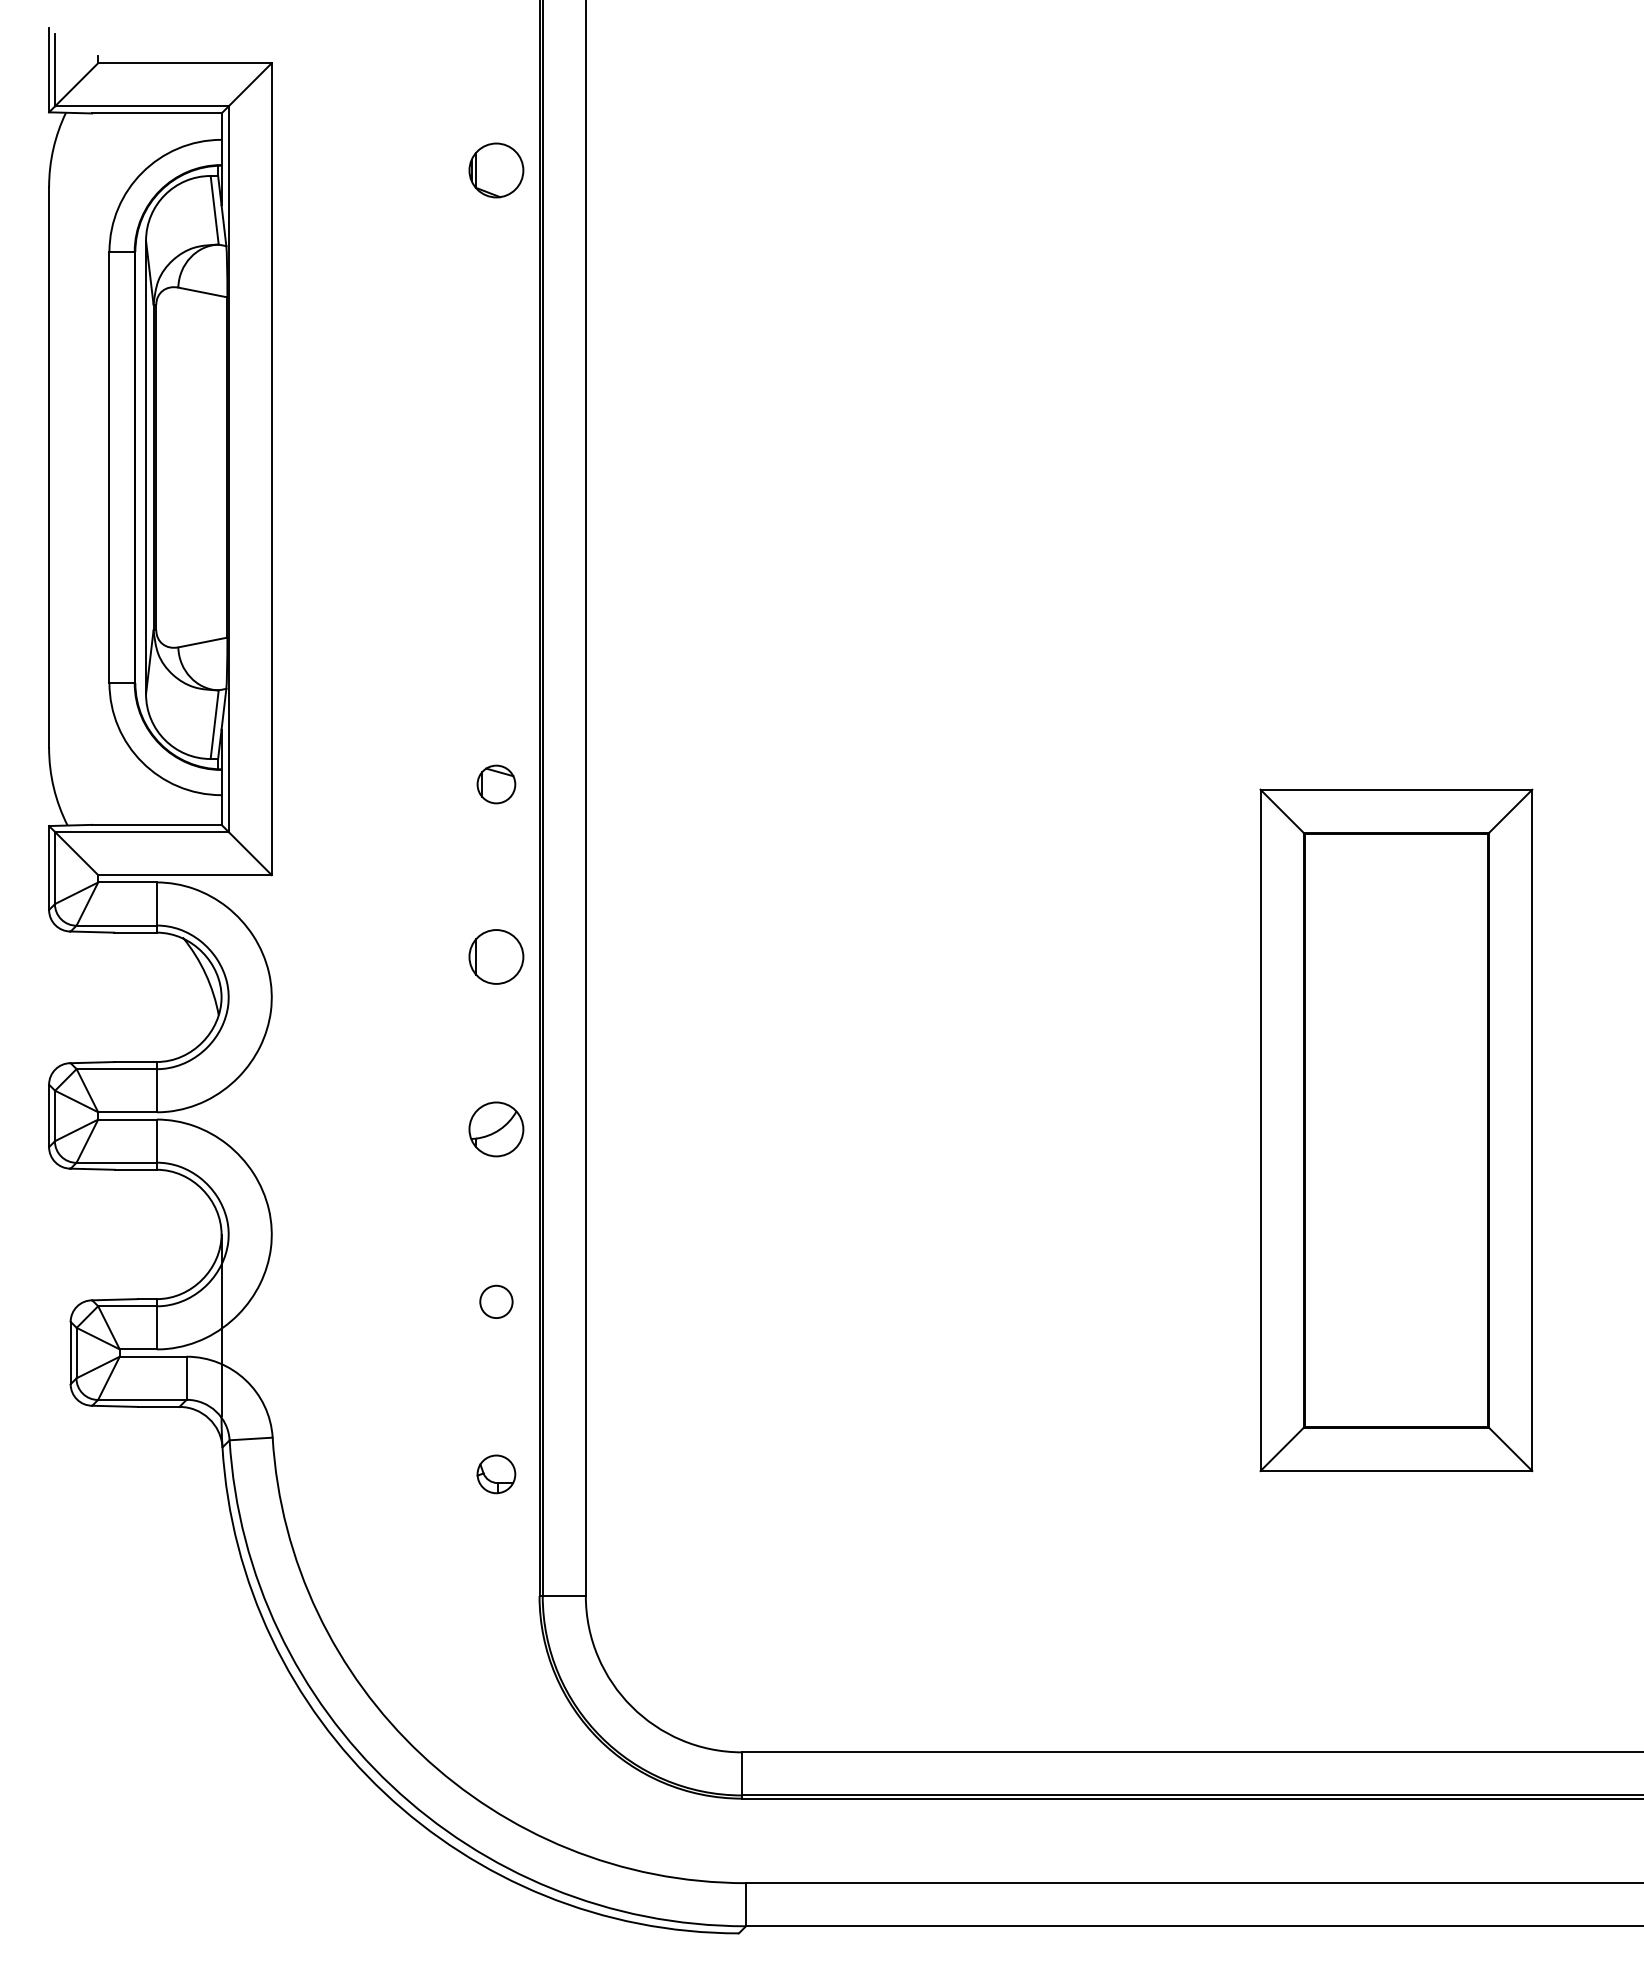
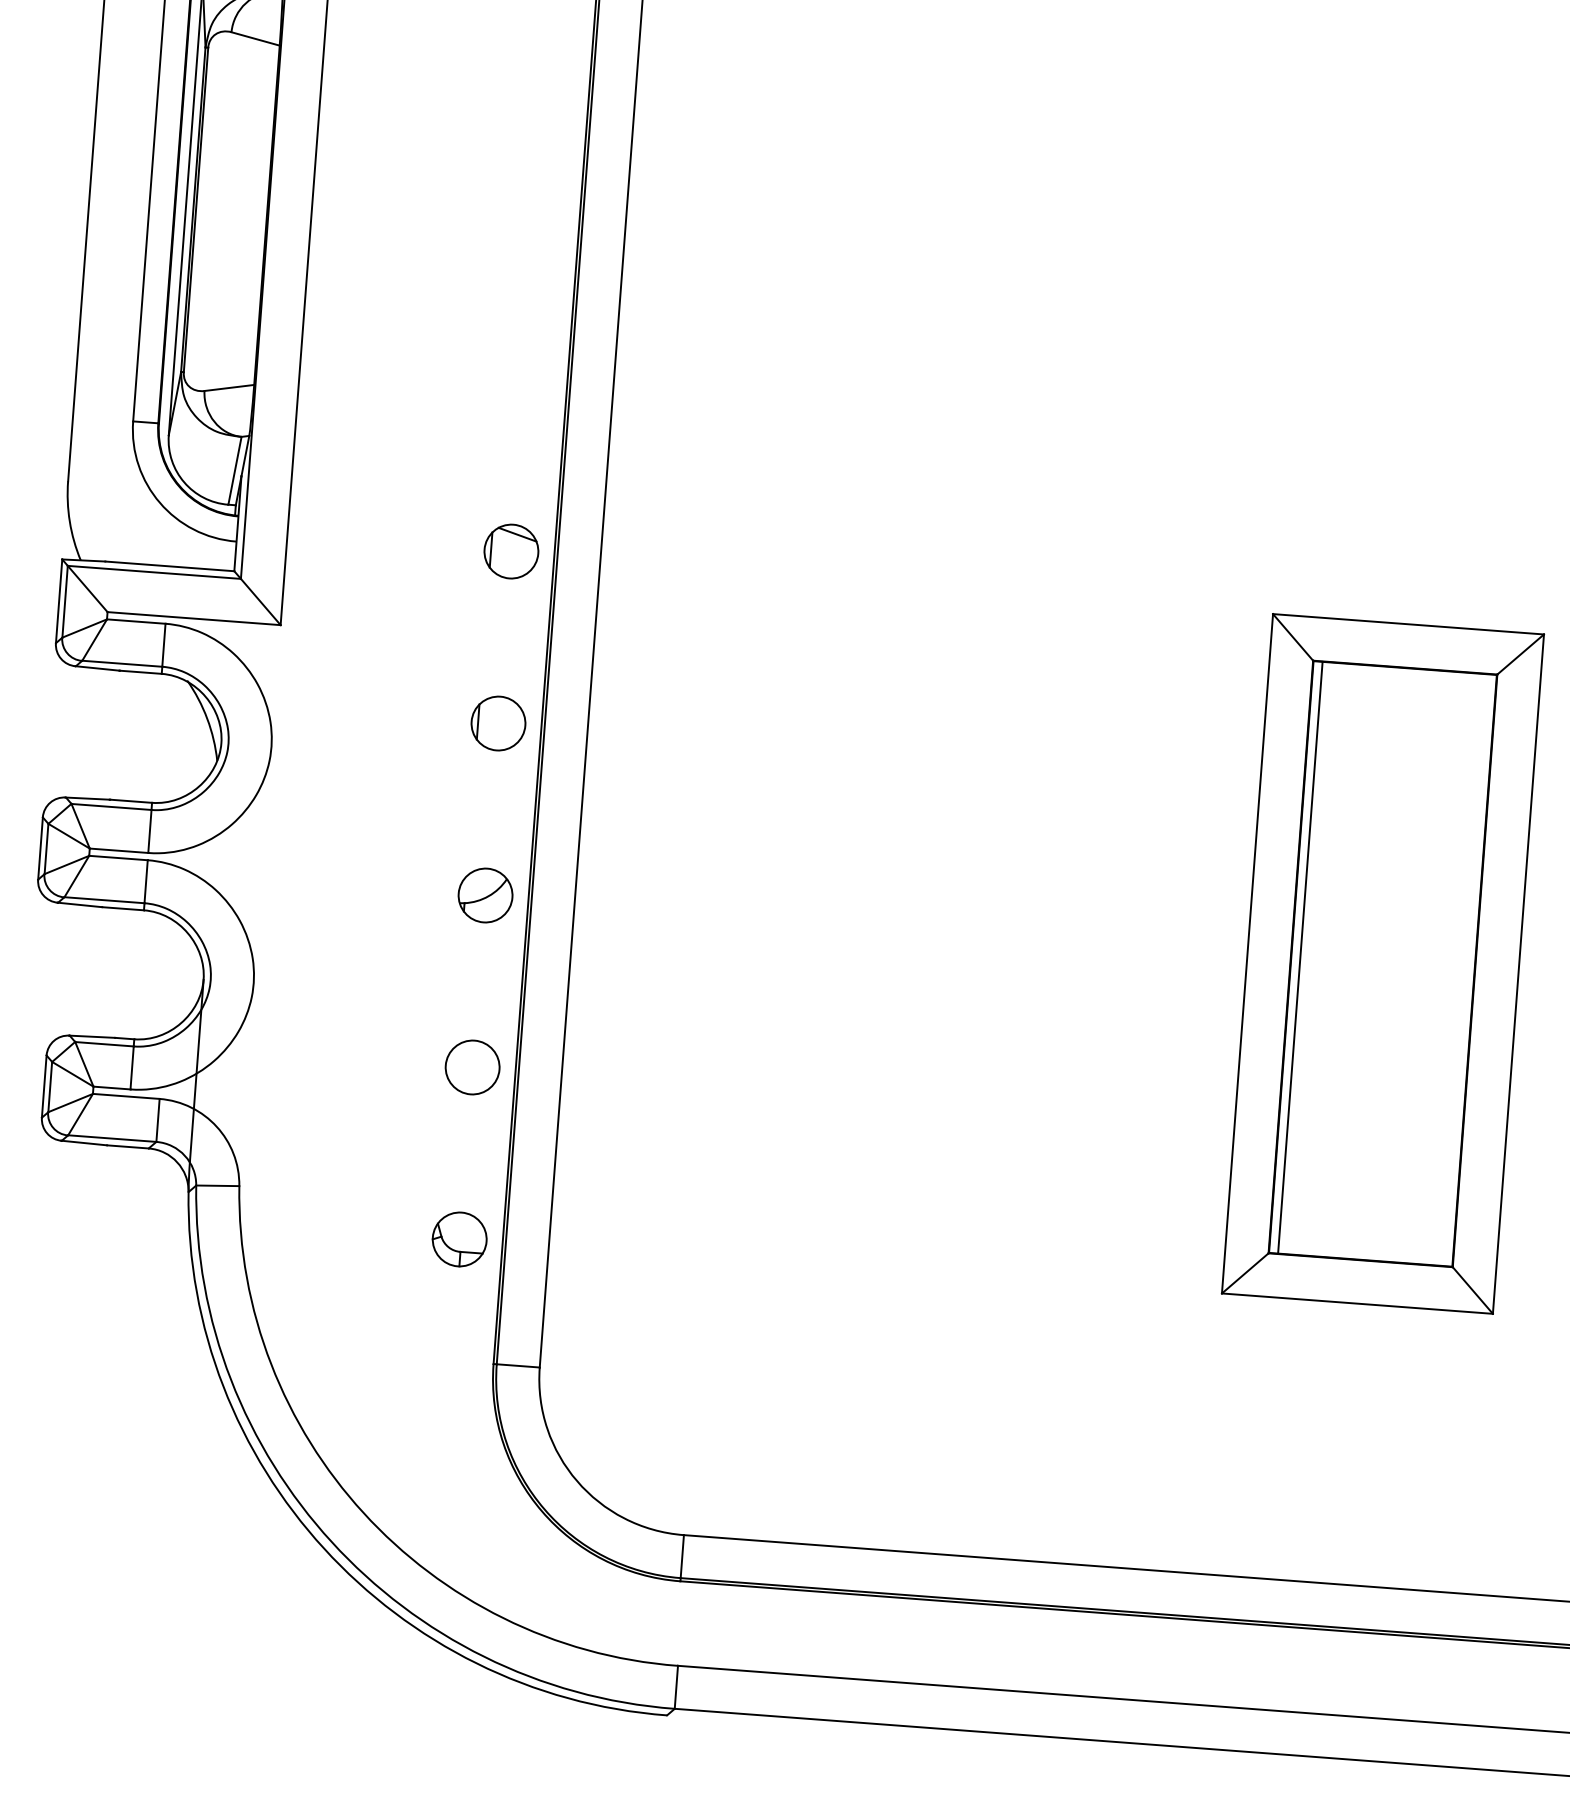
part: (496, 784) -> (511, 551), size x1.43
line: (1313, 1130) -> (1300, 957), added
circle: (496, 1301) -> (472, 1067), size x1.67
part: (496, 1474) -> (459, 1239), size x1.43

